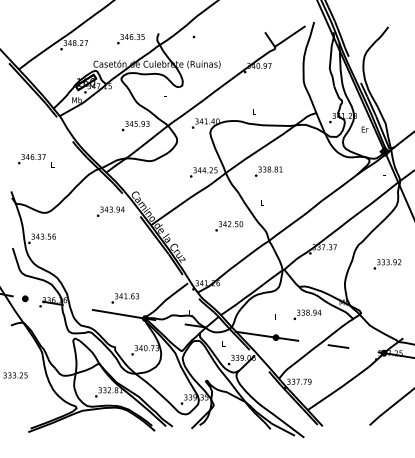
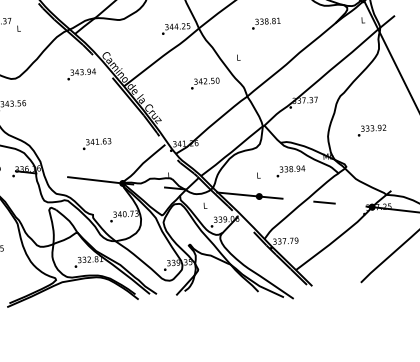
text: (268, 171) -> (265, 23), moved
text: (387, 264) -> (372, 130), moved
text: (125, 298) -> (97, 144), moved

